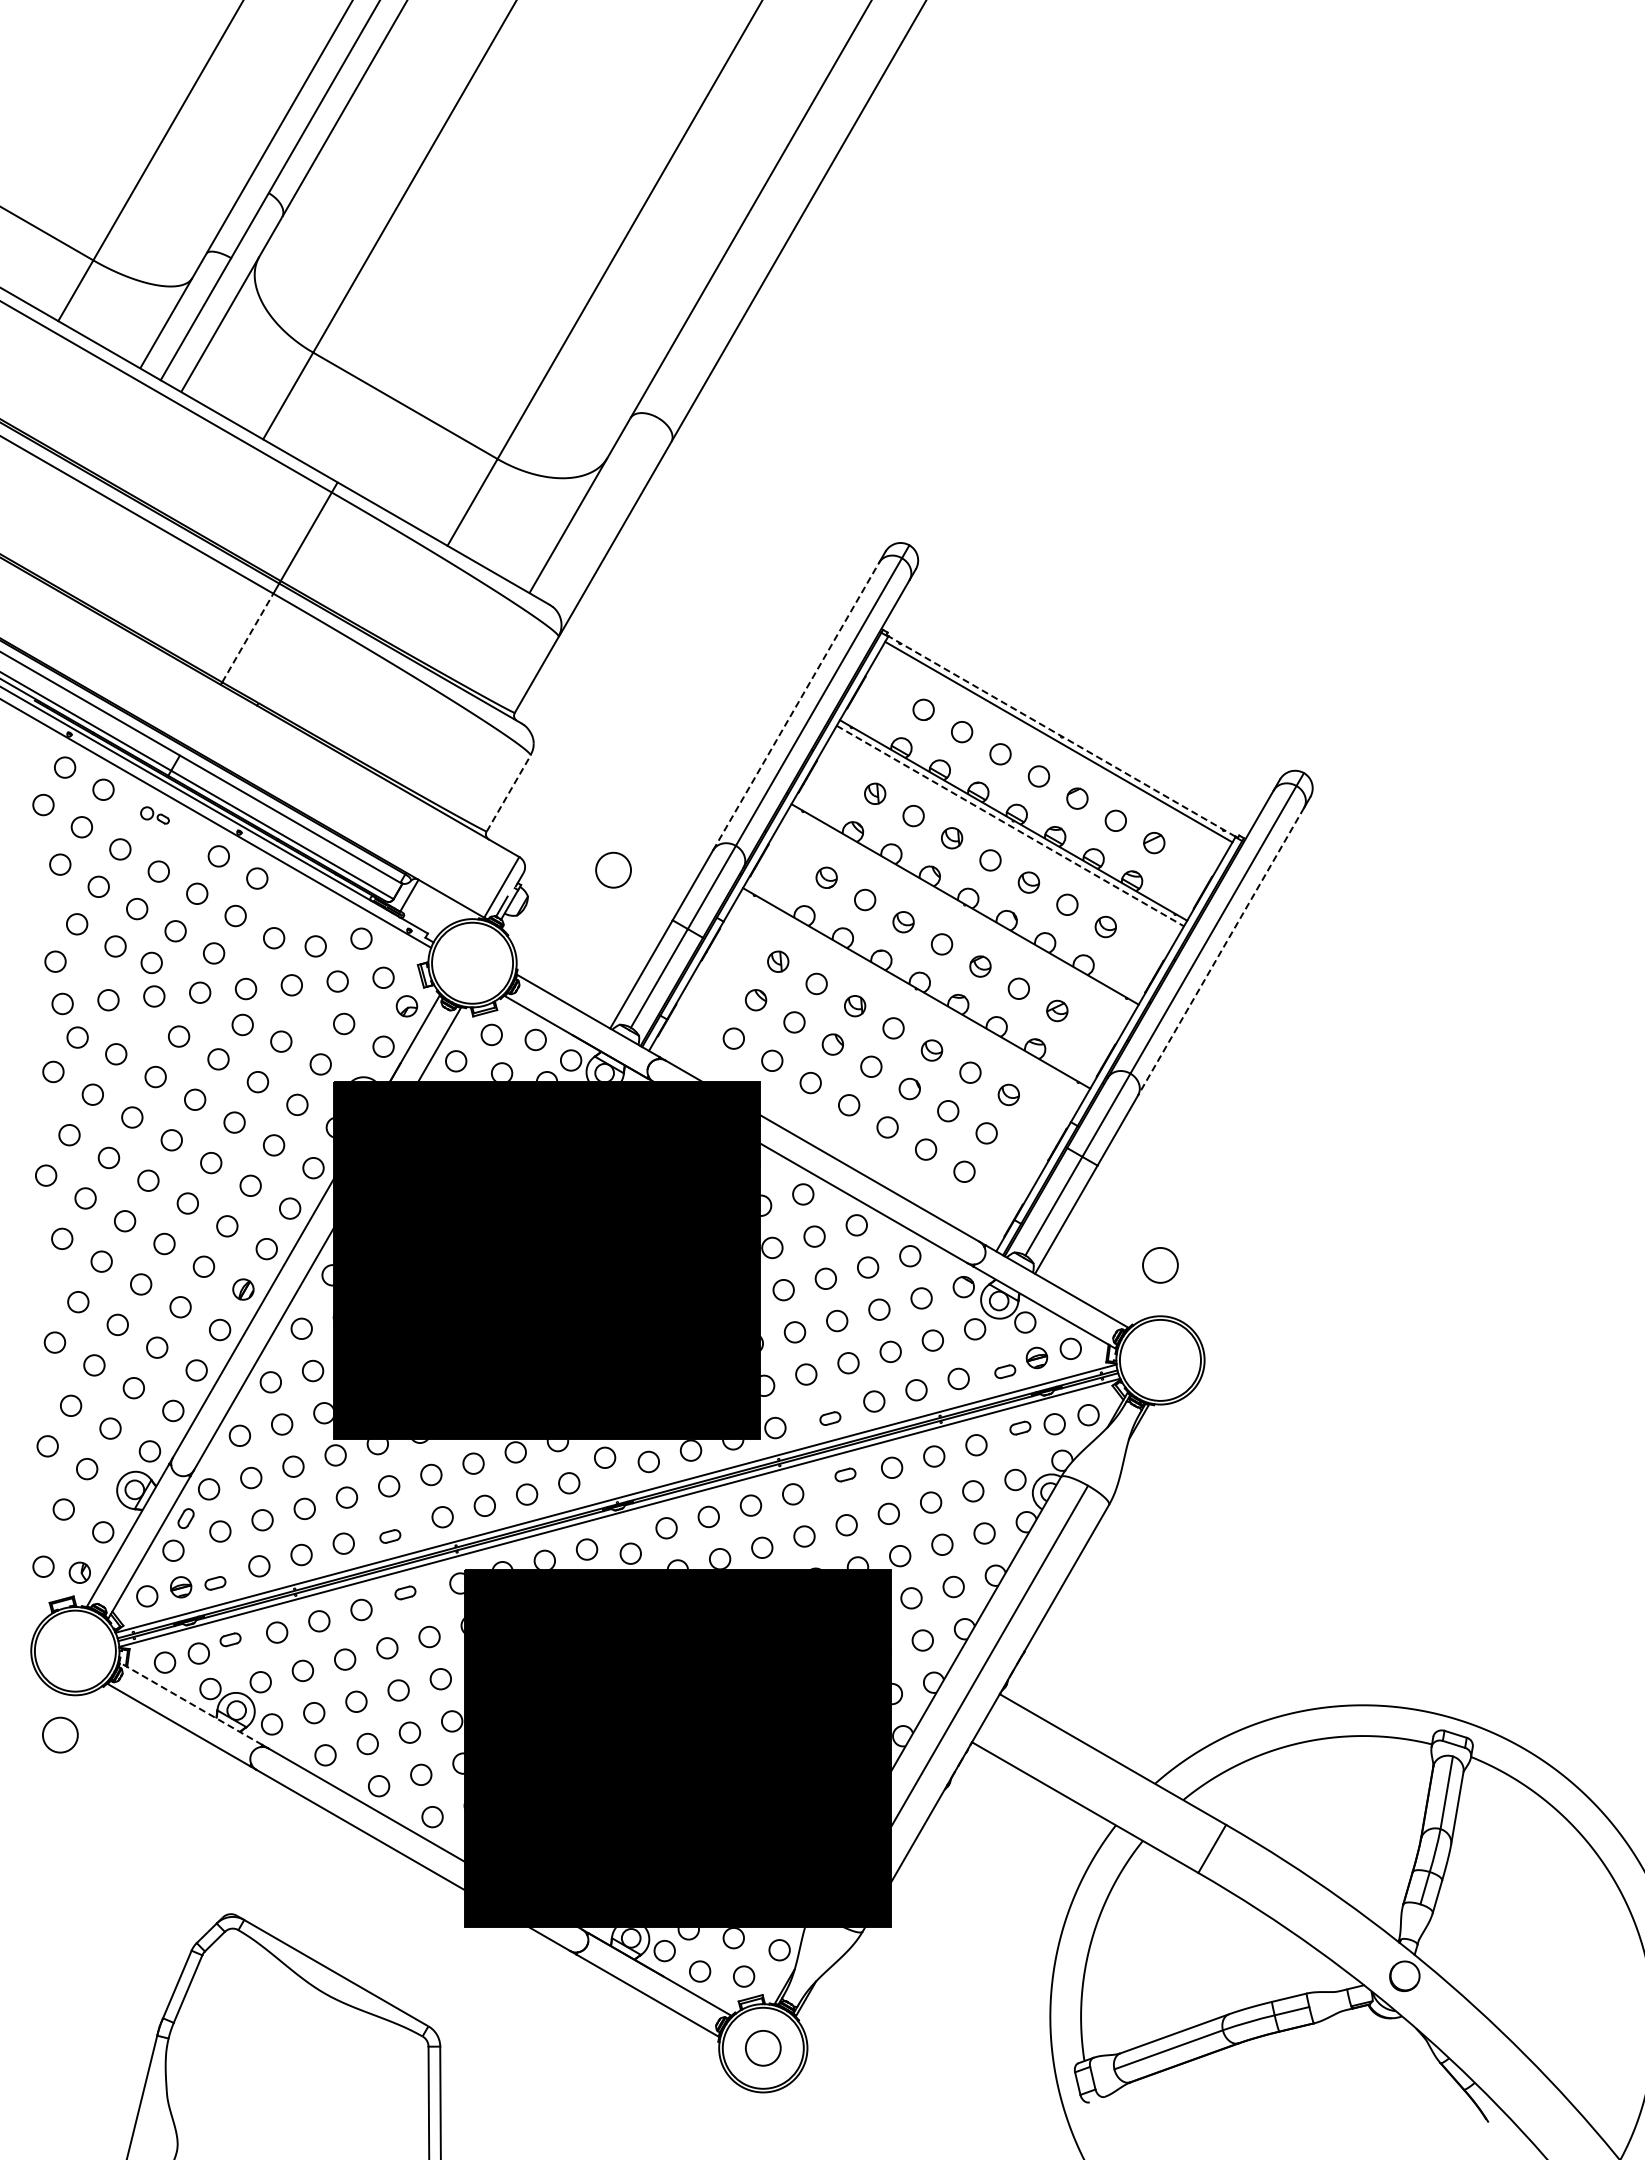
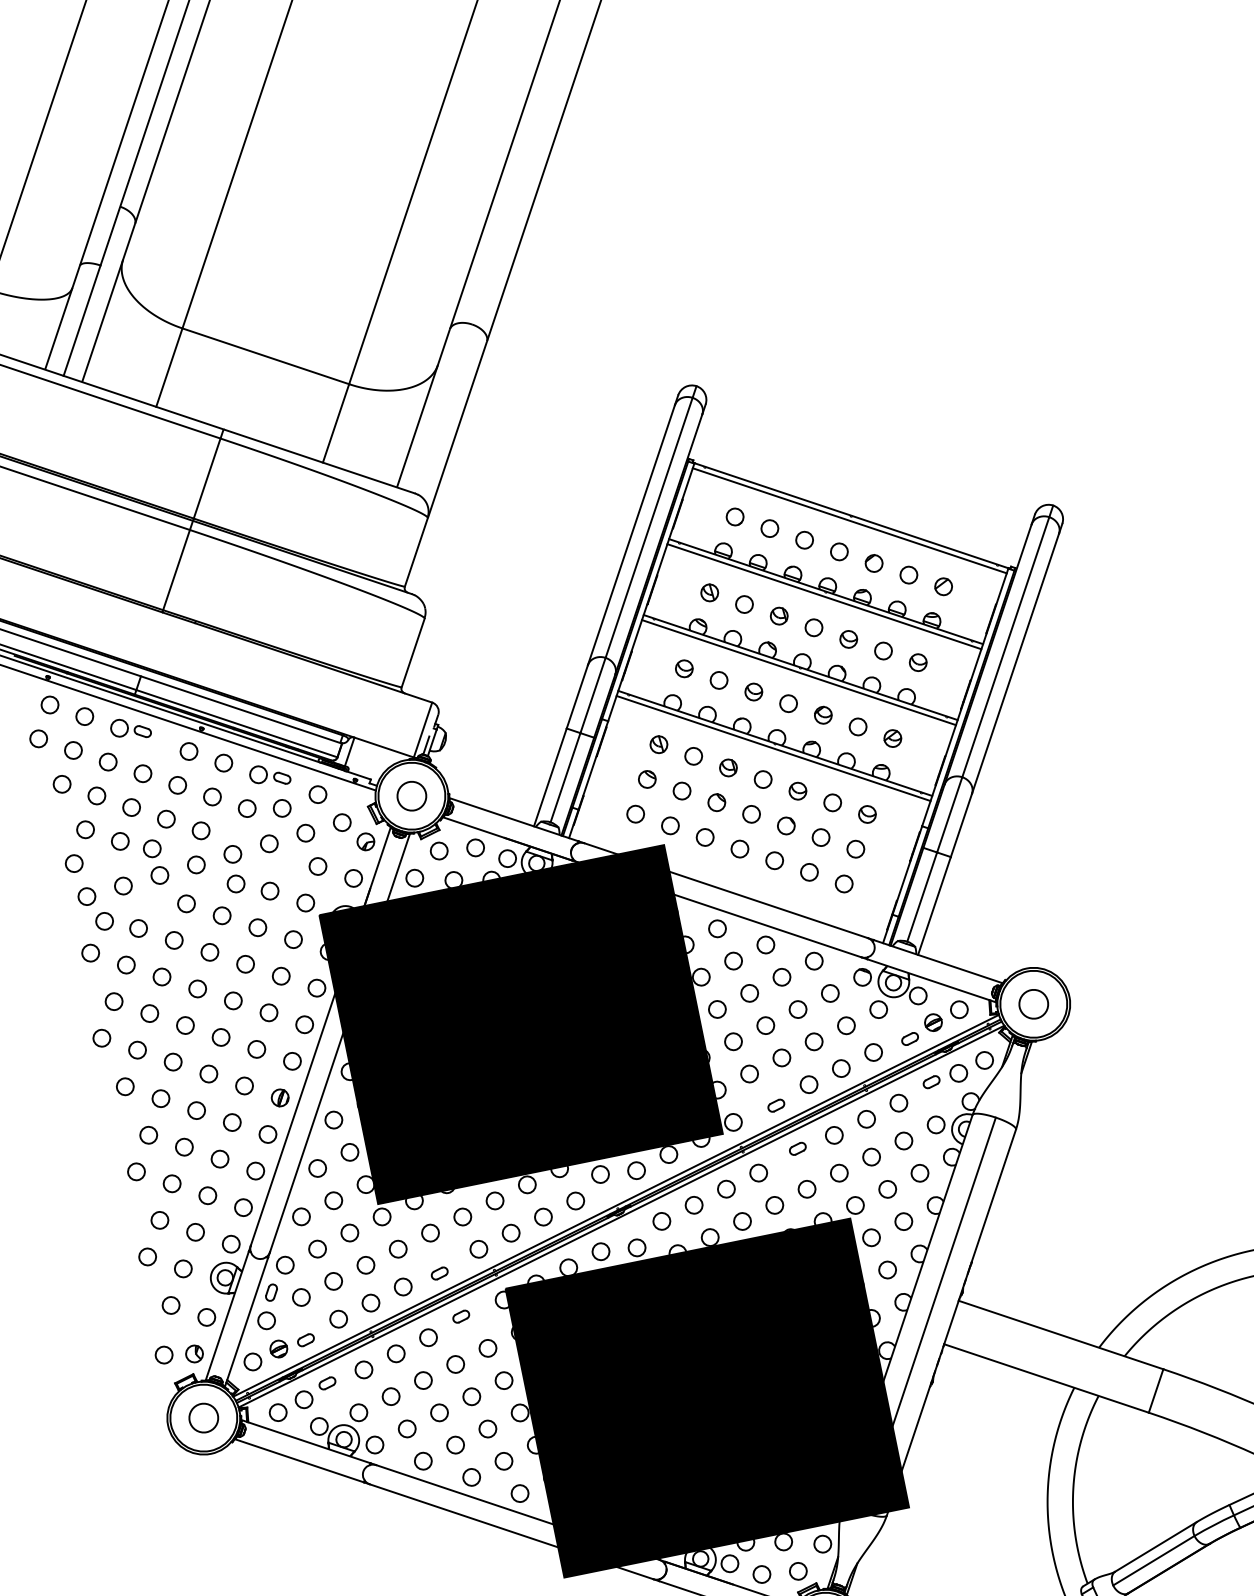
line: (248, 637) -> (177, 569), dashed -> solid
line: (796, 705) -> (631, 534), dashed -> solid
line: (1062, 736) -> (851, 515), dashed -> solid
line: (508, 793) -> (413, 652), dashed -> solid
part: (154, 815) -> (130, 729), size x1.67
line: (1010, 826) -> (824, 597), dashed -> solid
circle: (613, 869) -> (411, 795), moved
part: (308, 904) -> (269, 775), added
line: (961, 909) -> (798, 672), added
line: (1220, 952) -> (1015, 664), dashed -> solid
line: (913, 993) -> (773, 748), added
circle: (1160, 1265) -> (1033, 1004), moved
line: (190, 1703) -> (305, 1441), dashed -> solid
circle: (60, 1734) -> (203, 1417), moved

